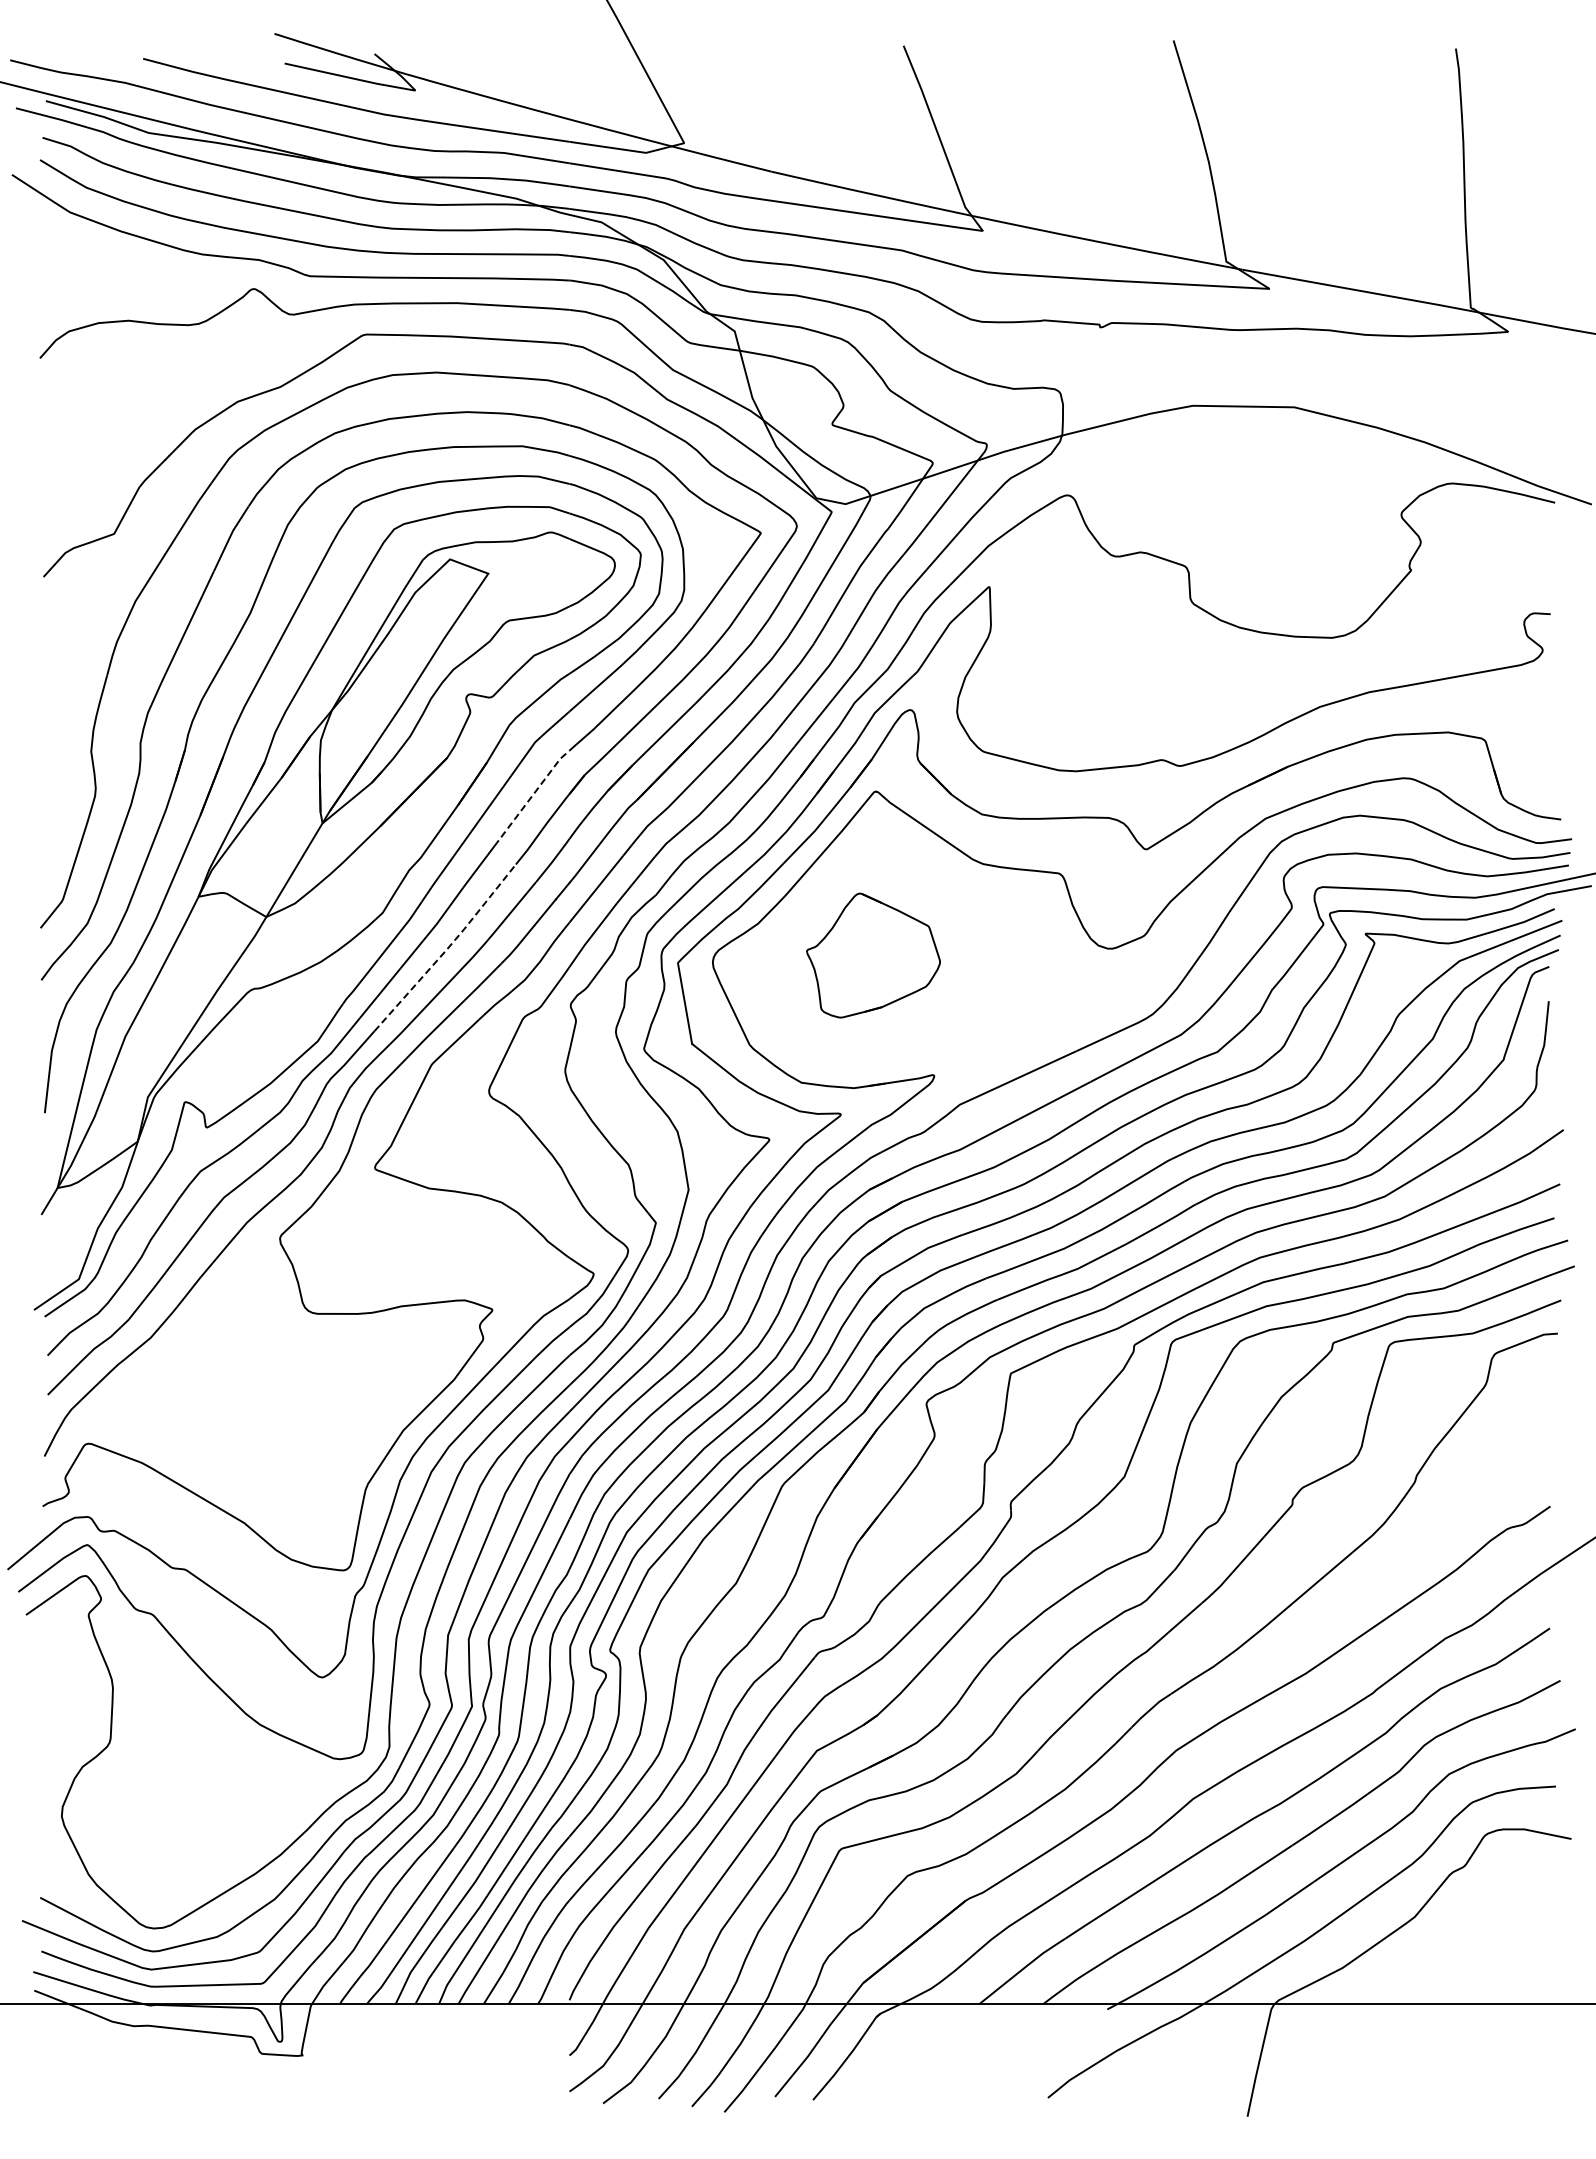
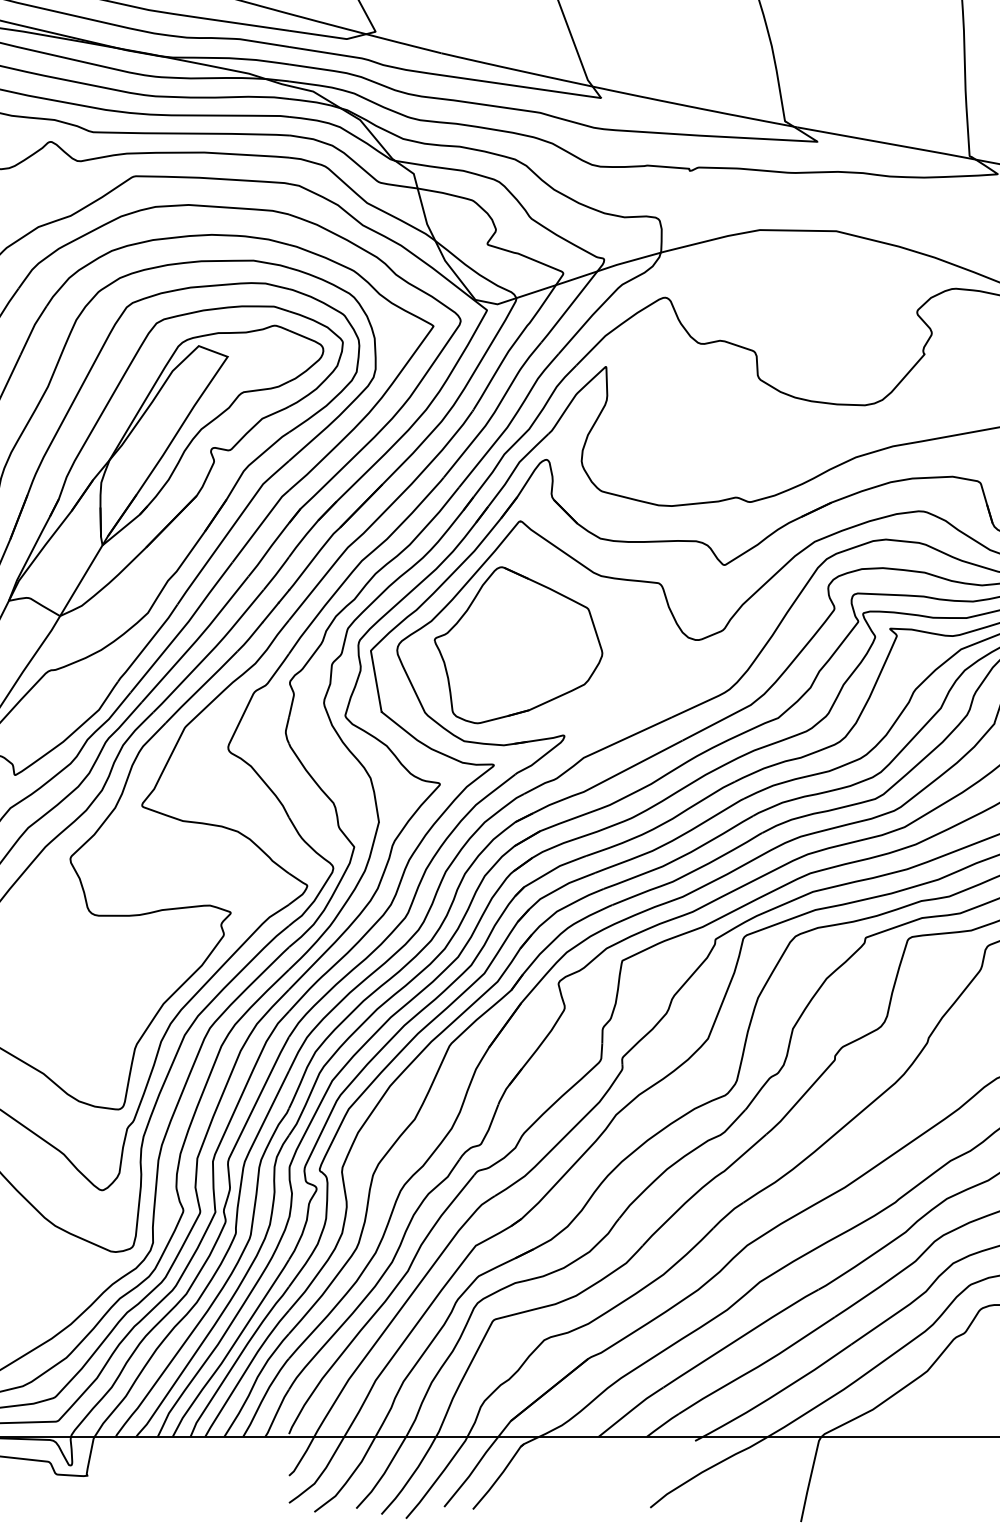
line: (531, 796) -> (260, 525), dashed -> solid
line: (447, 949) -> (196, 640), dashed -> solid
part: (873, 955) -> (518, 645), size x1.67

